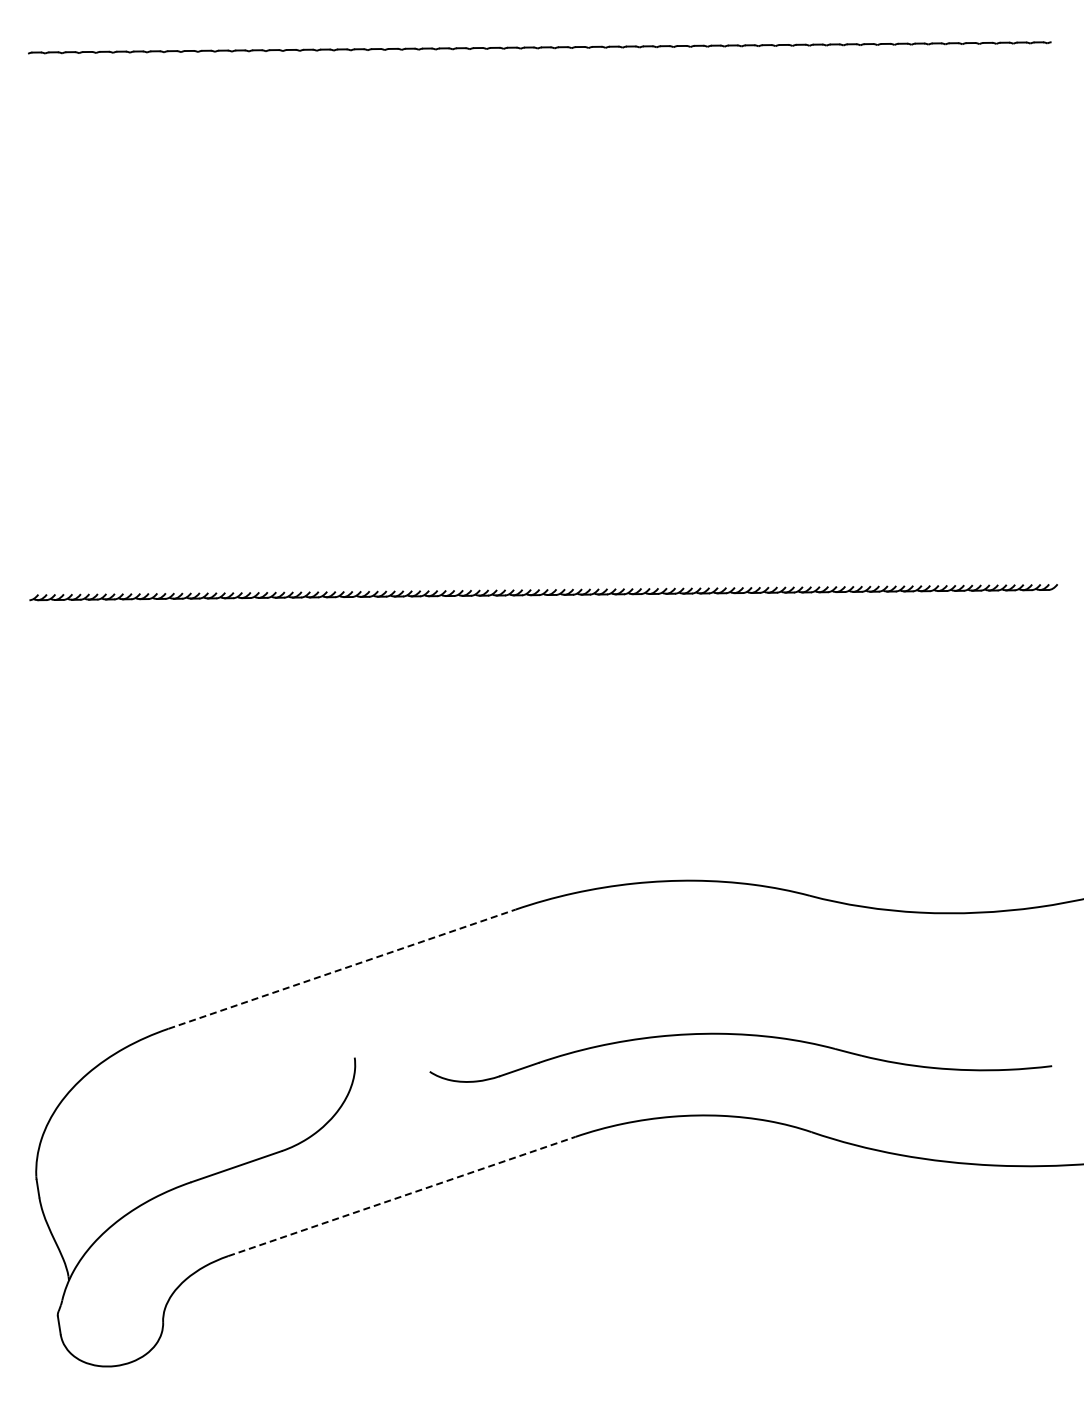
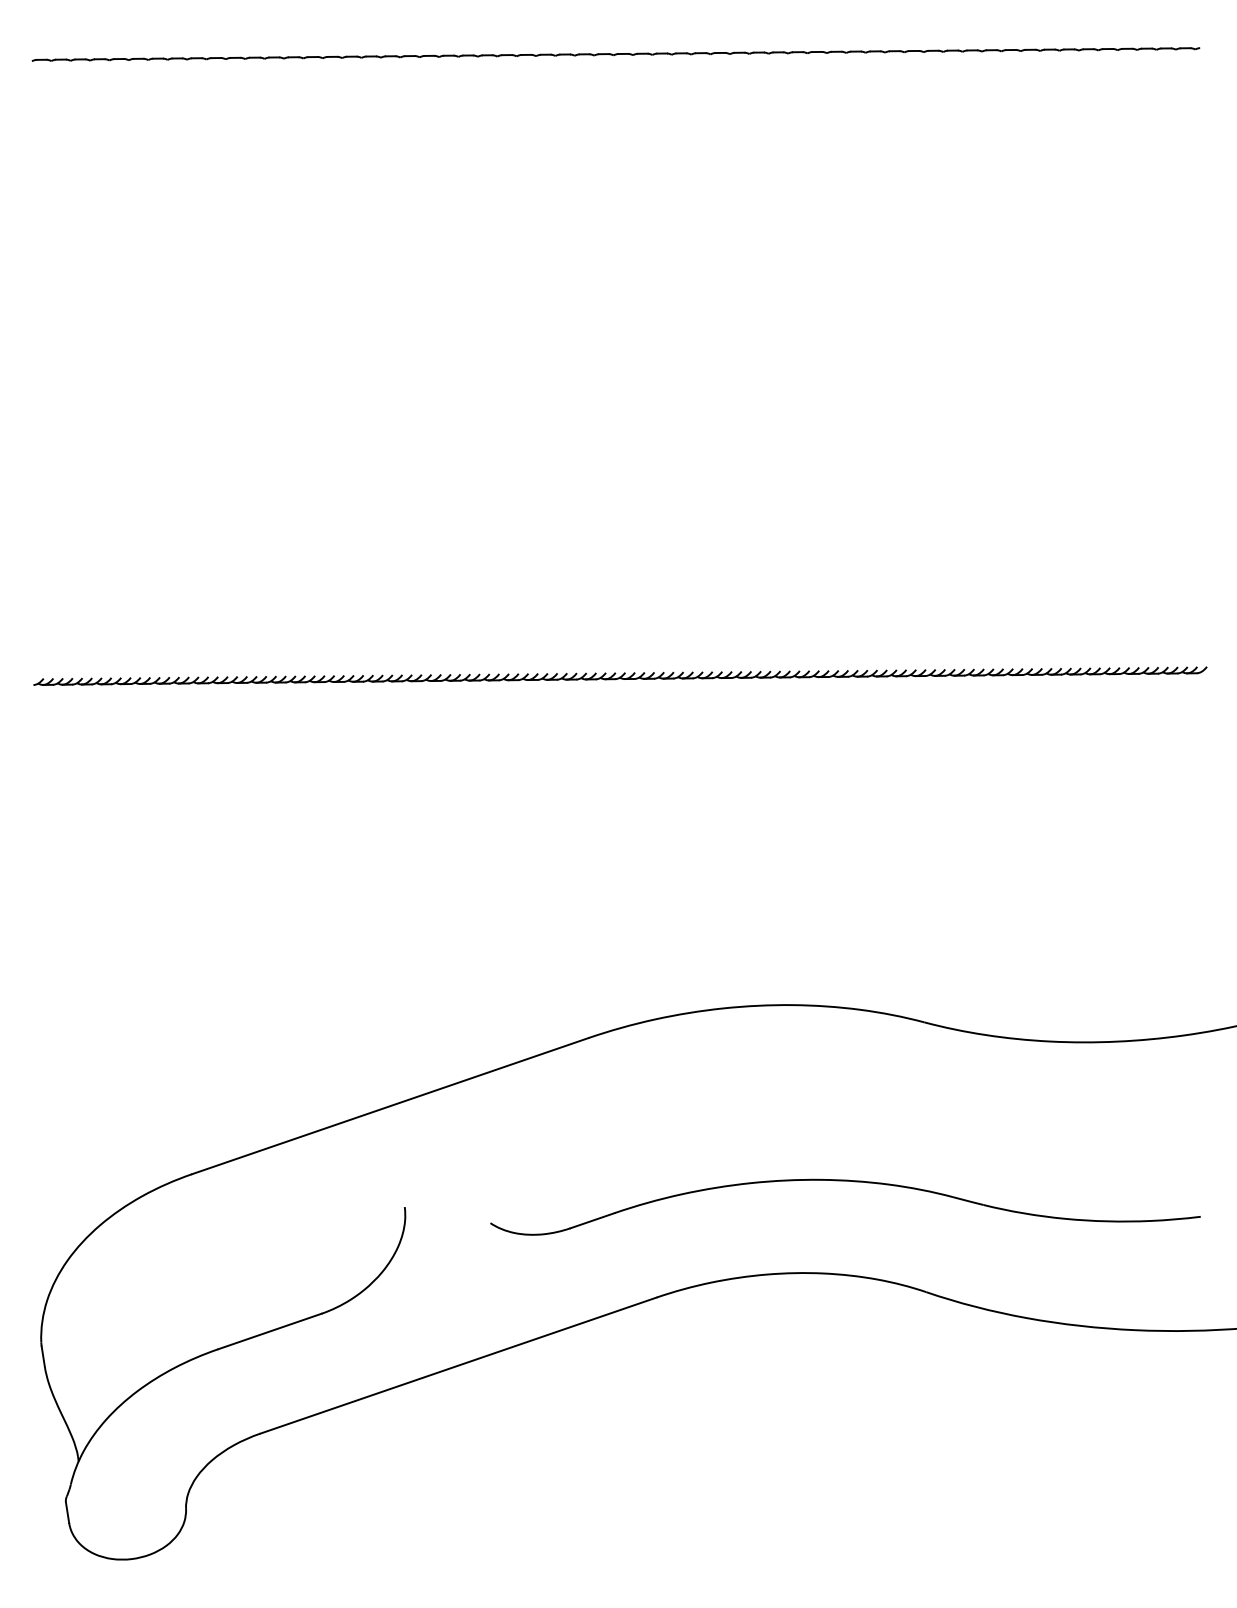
line: (342, 969) -> (390, 1106), dashed -> solid
line: (401, 1196) -> (458, 1365), dashed -> solid

